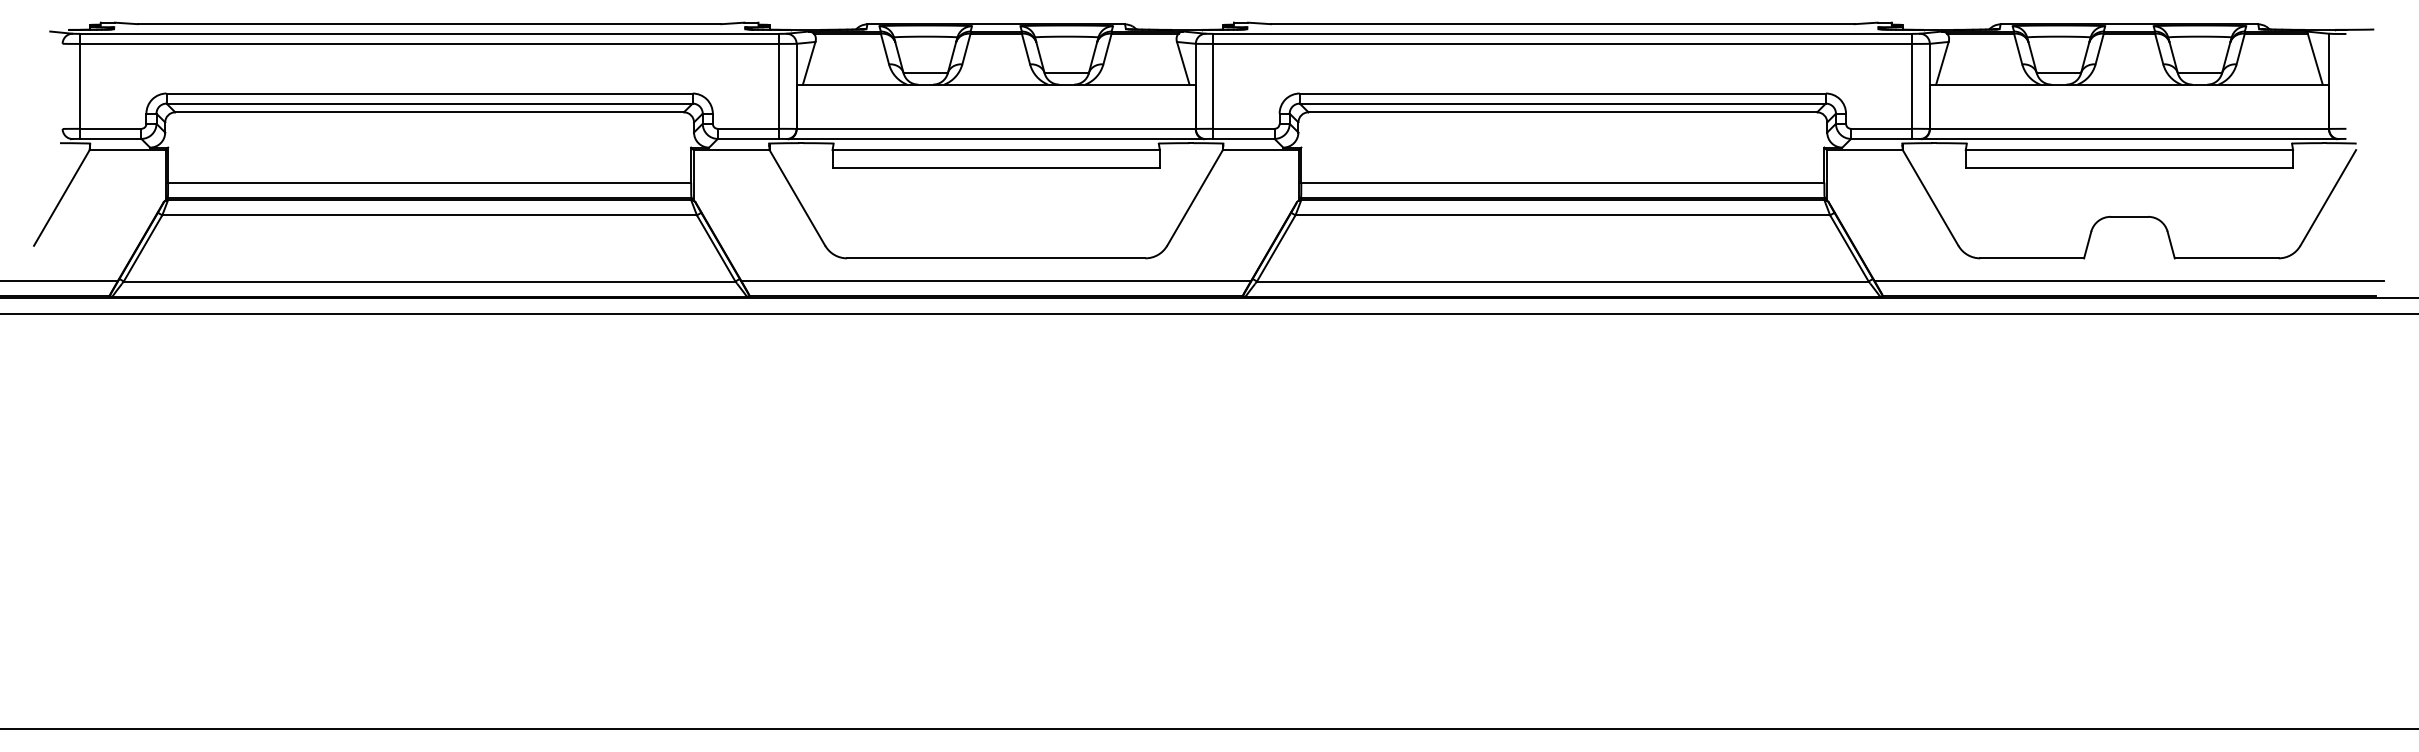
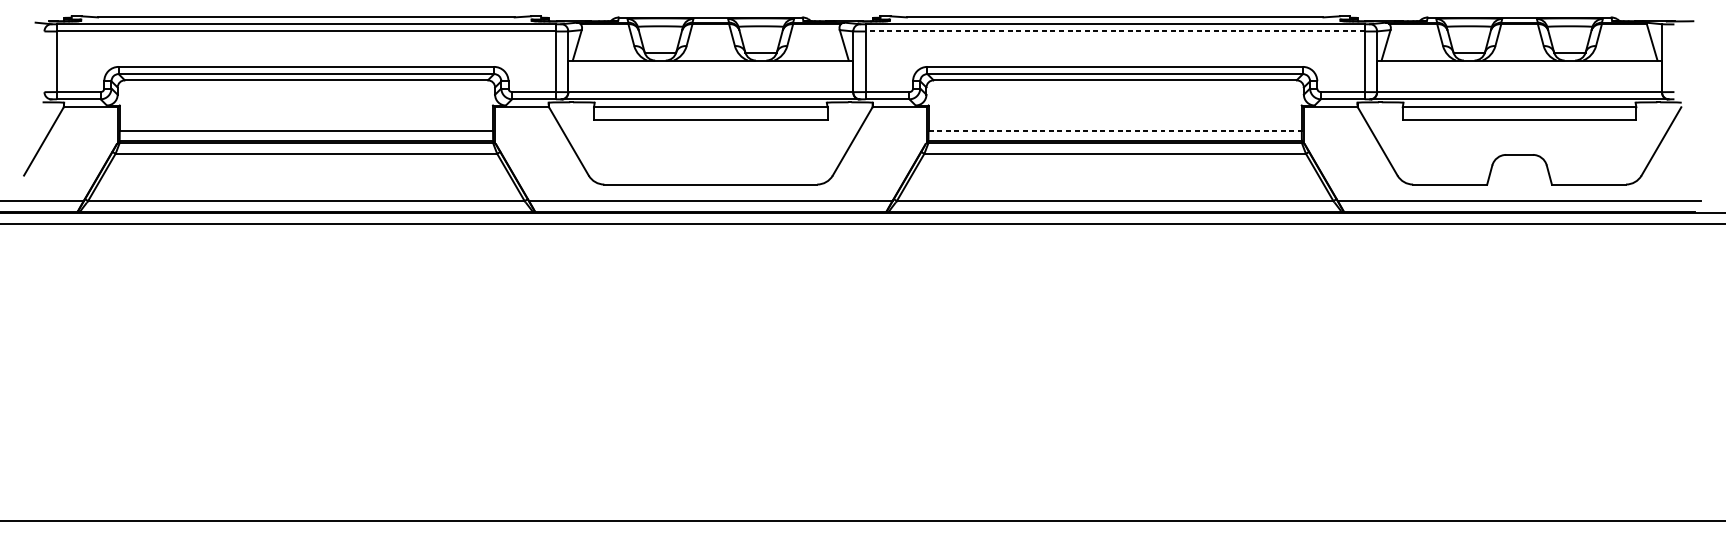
line: (1562, 43) -> (1114, 31), solid -> dashed
line: (1563, 182) -> (1115, 130), solid -> dashed

